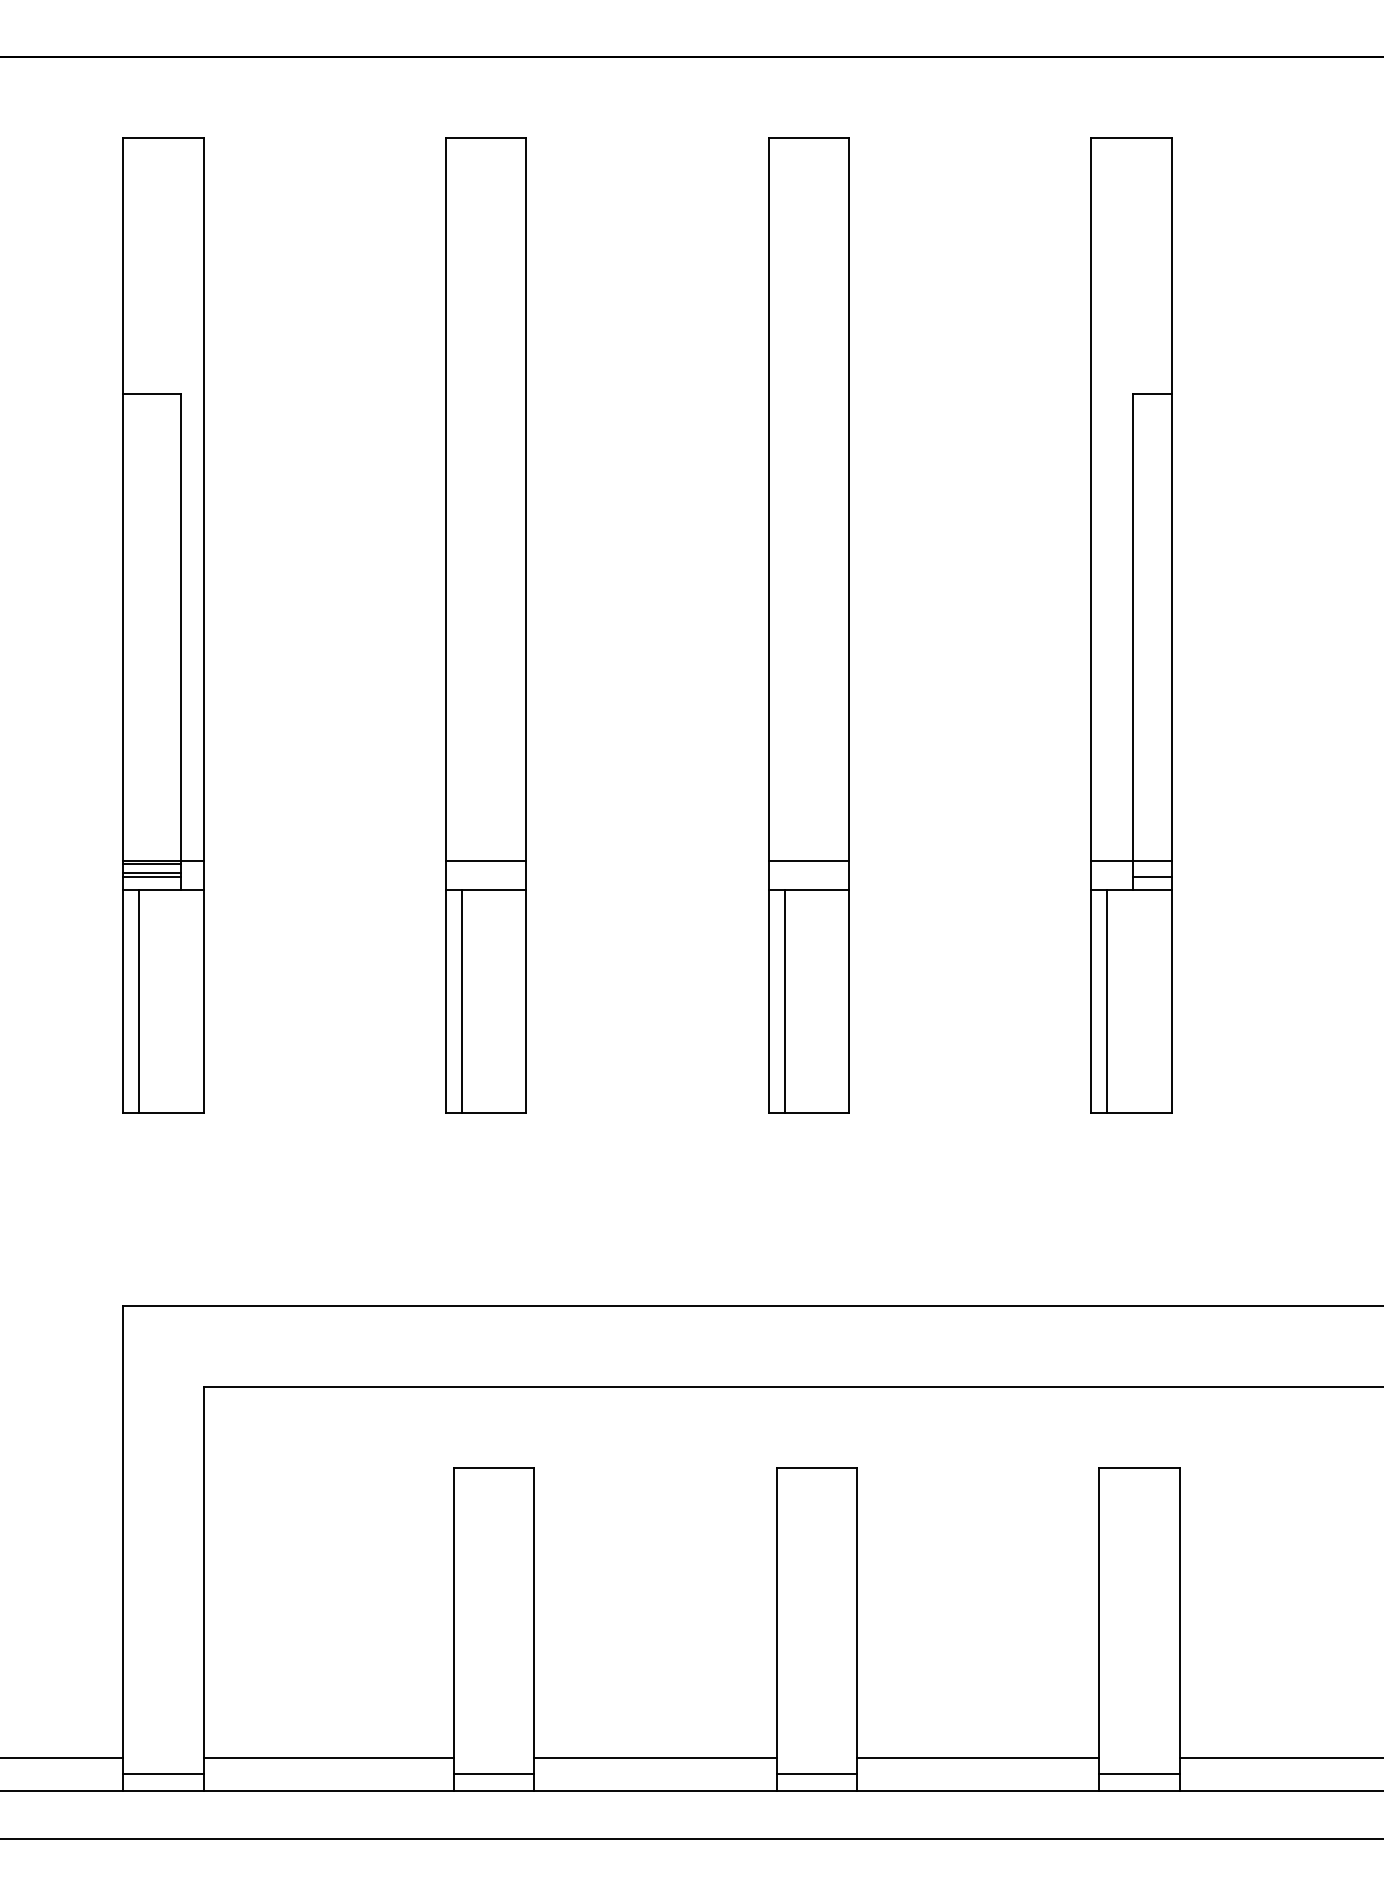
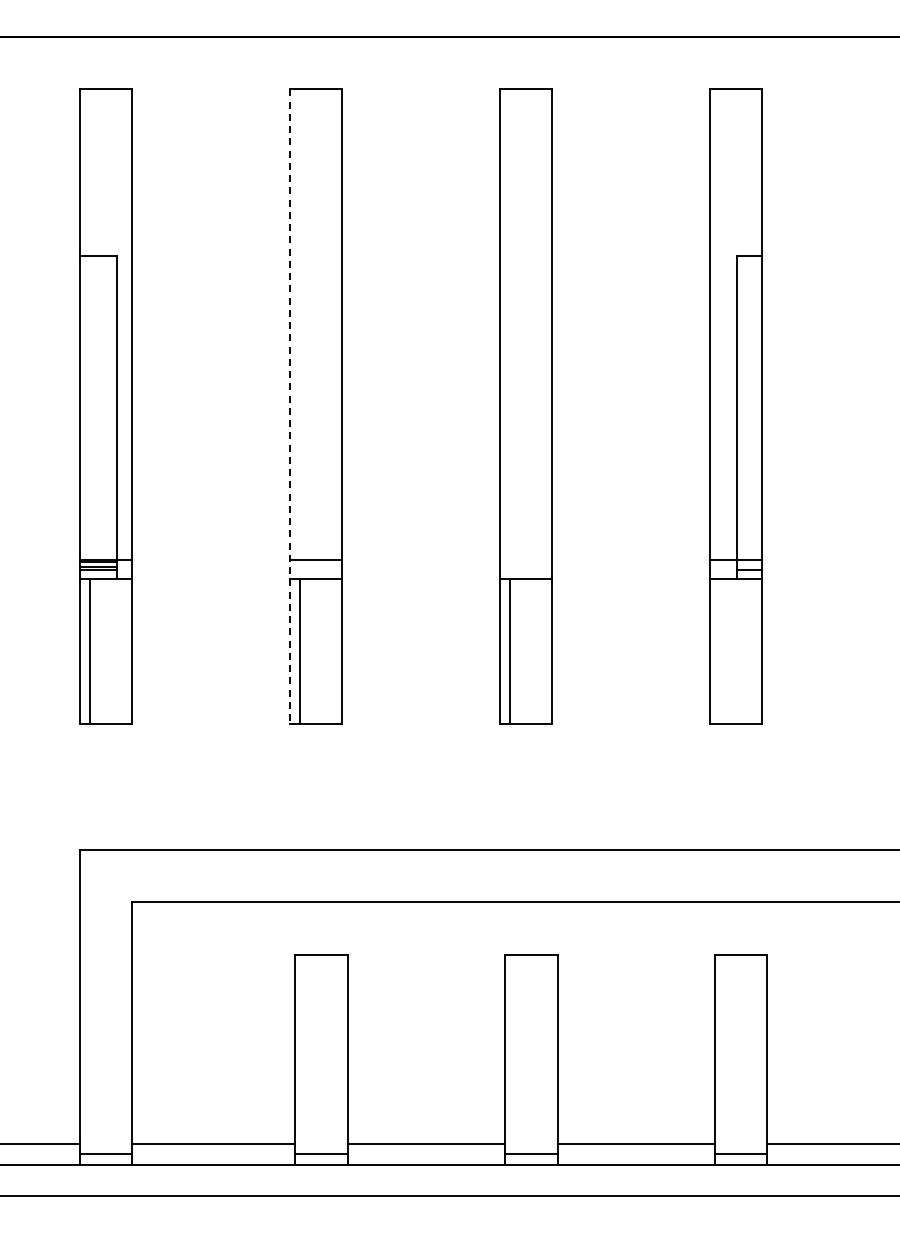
line: (445, 626) -> (289, 407), solid -> dashed
line: (808, 860) -> (525, 559), removed
line: (1107, 1000) -> (720, 650), removed

